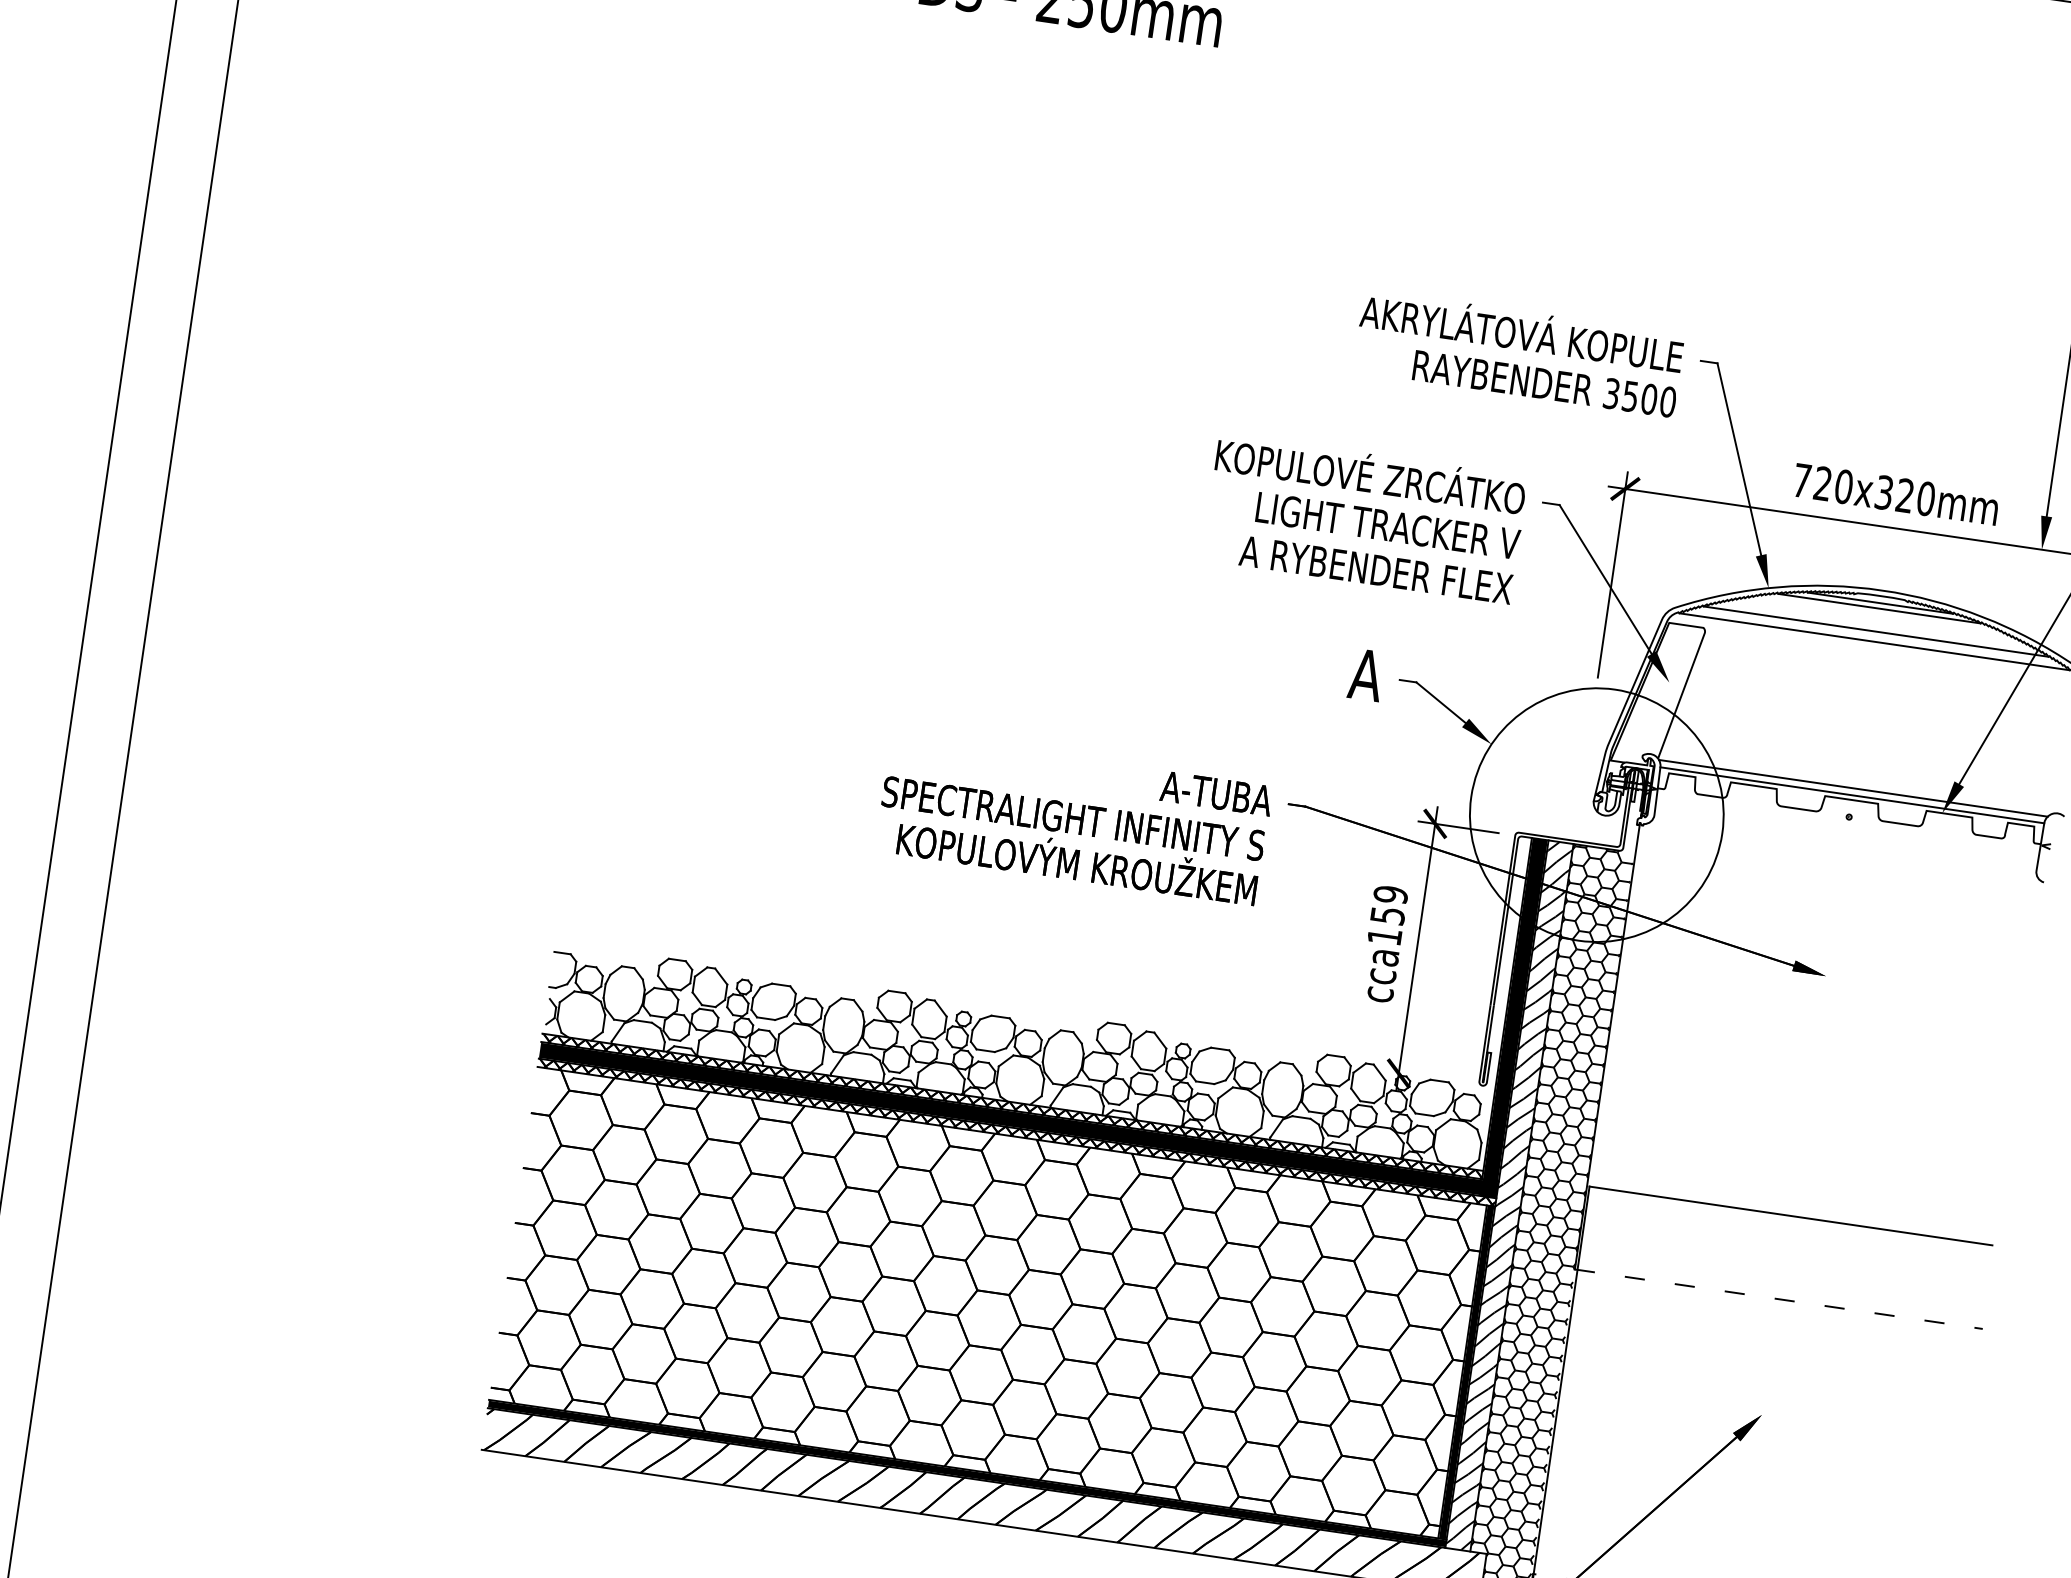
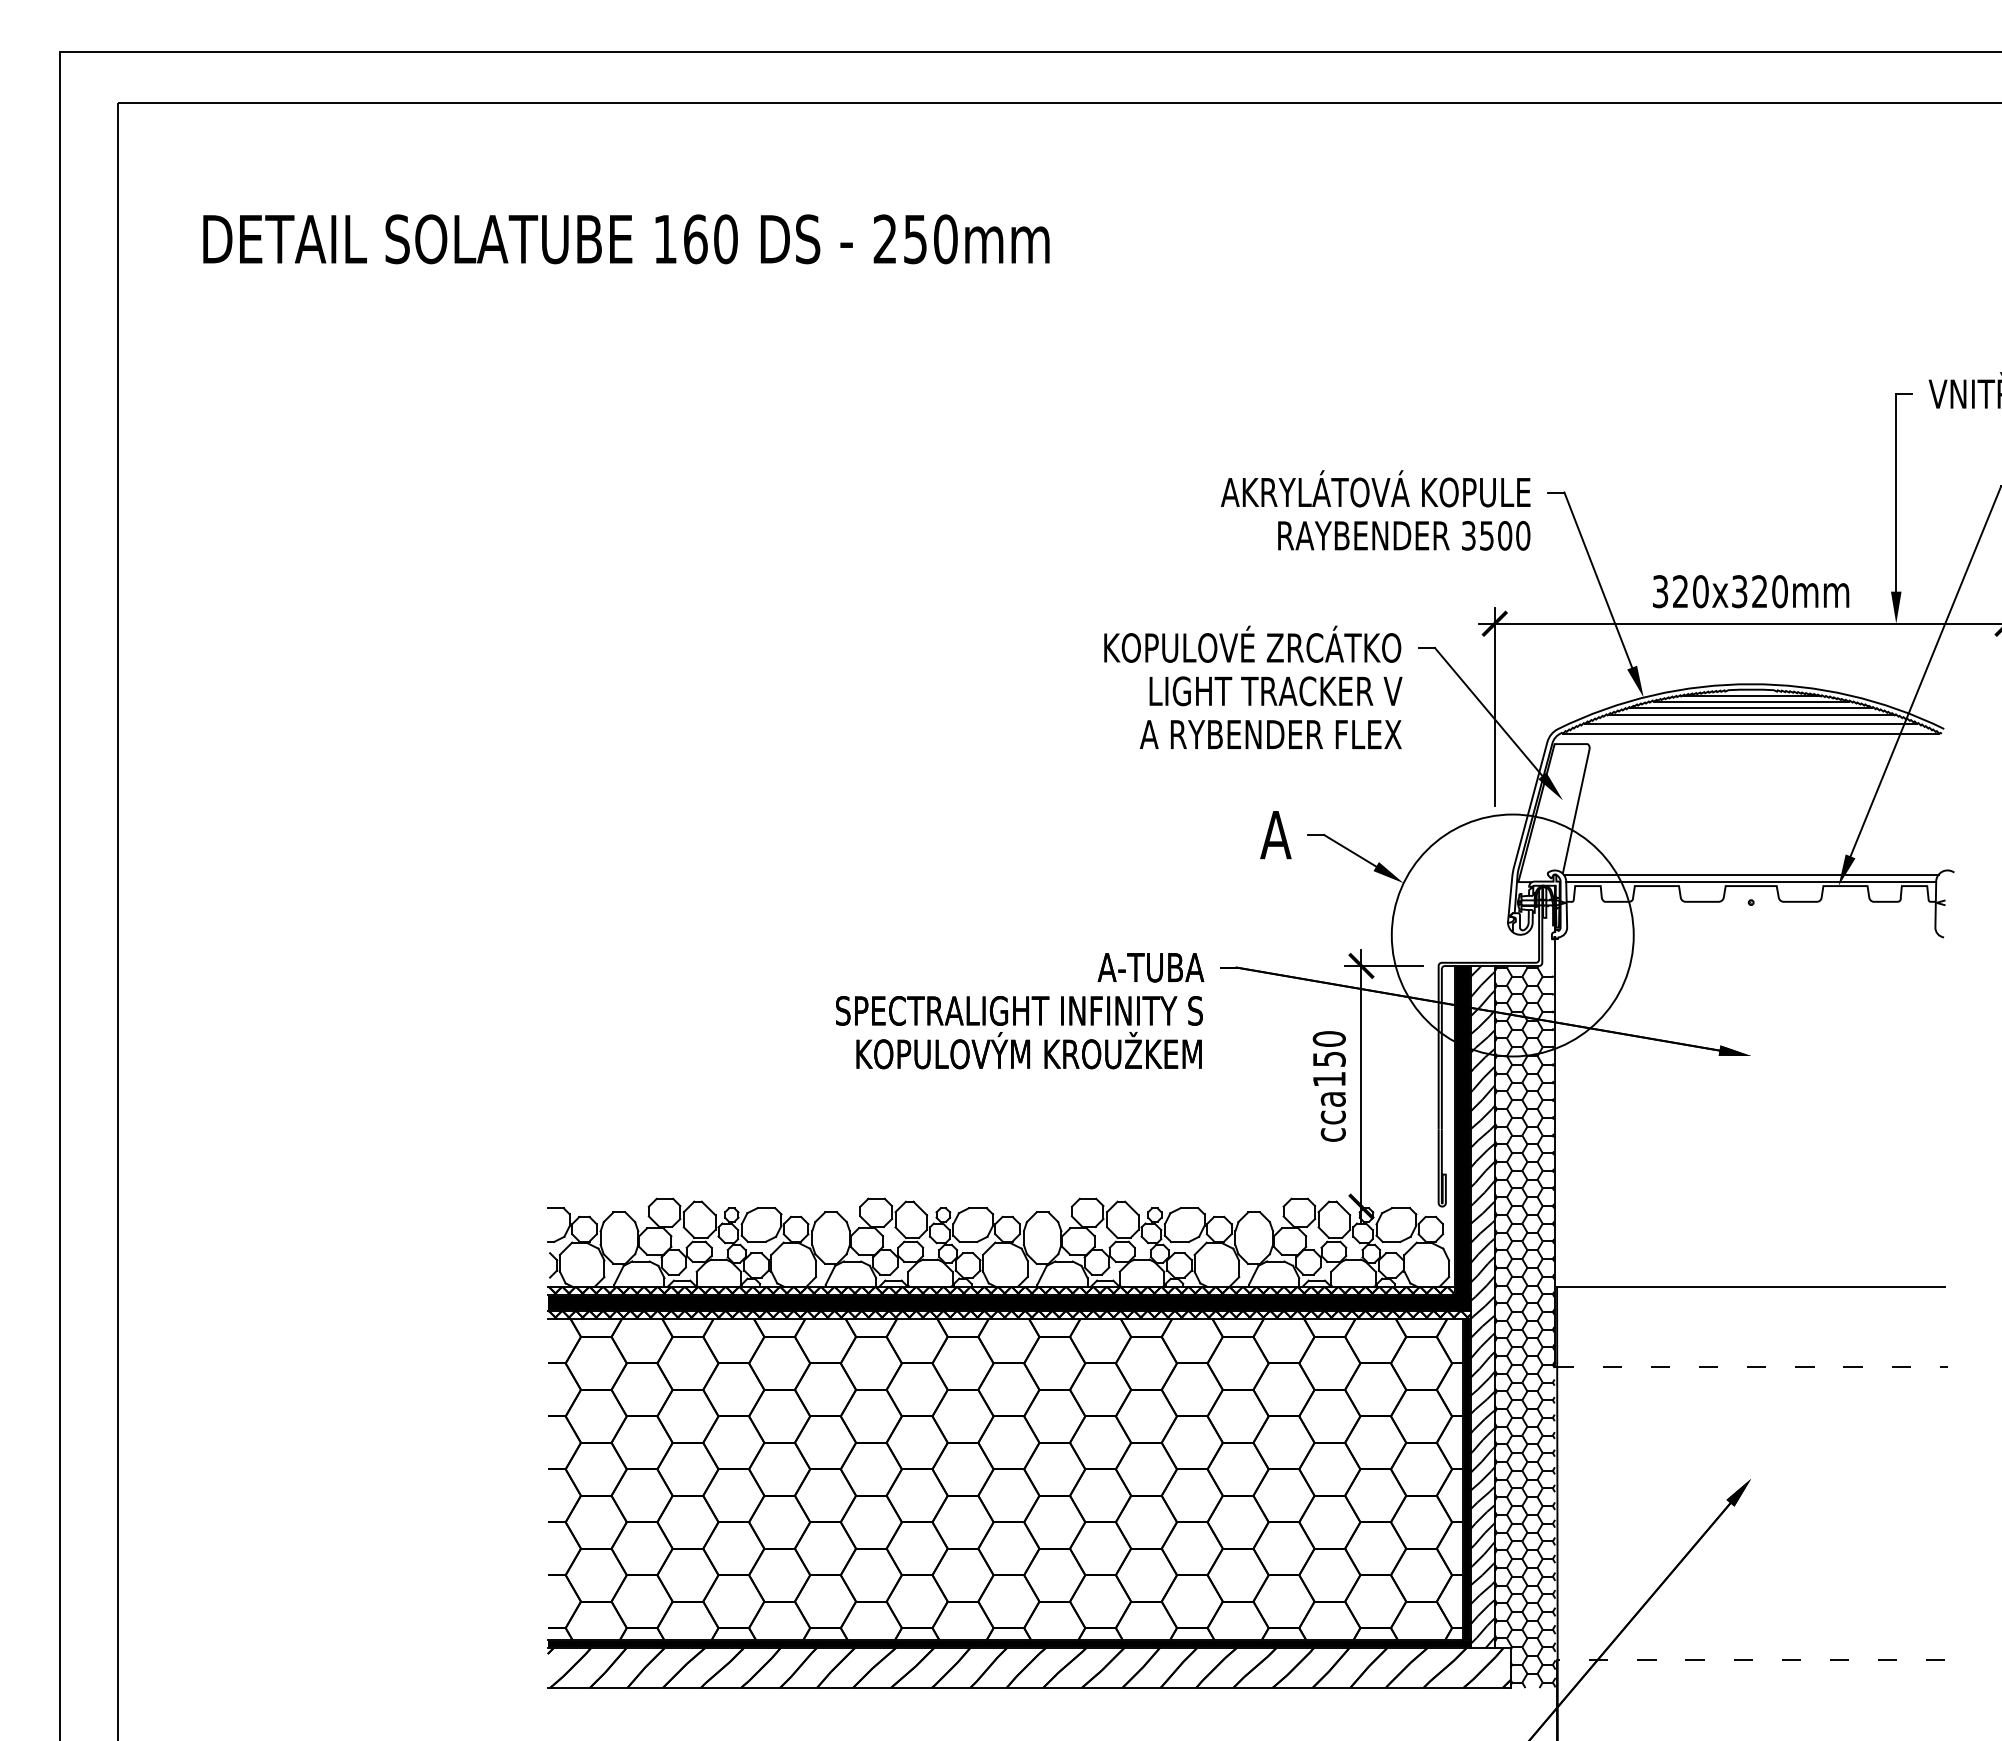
text: (1802, 480) -> (1660, 591), 720x320mm -> 320x320mm
line: (1877, 615) -> (1750, 708), added
line: (1876, 622) -> (1750, 715), added
text: (1390, 895) -> (1329, 1039), cca159 -> cca150

